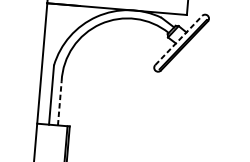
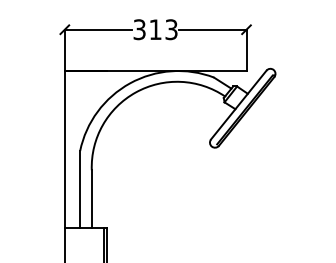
line: (179, 40) -> (239, 104), dashed -> solid
line: (59, 103) -> (91, 199), dashed -> solid

